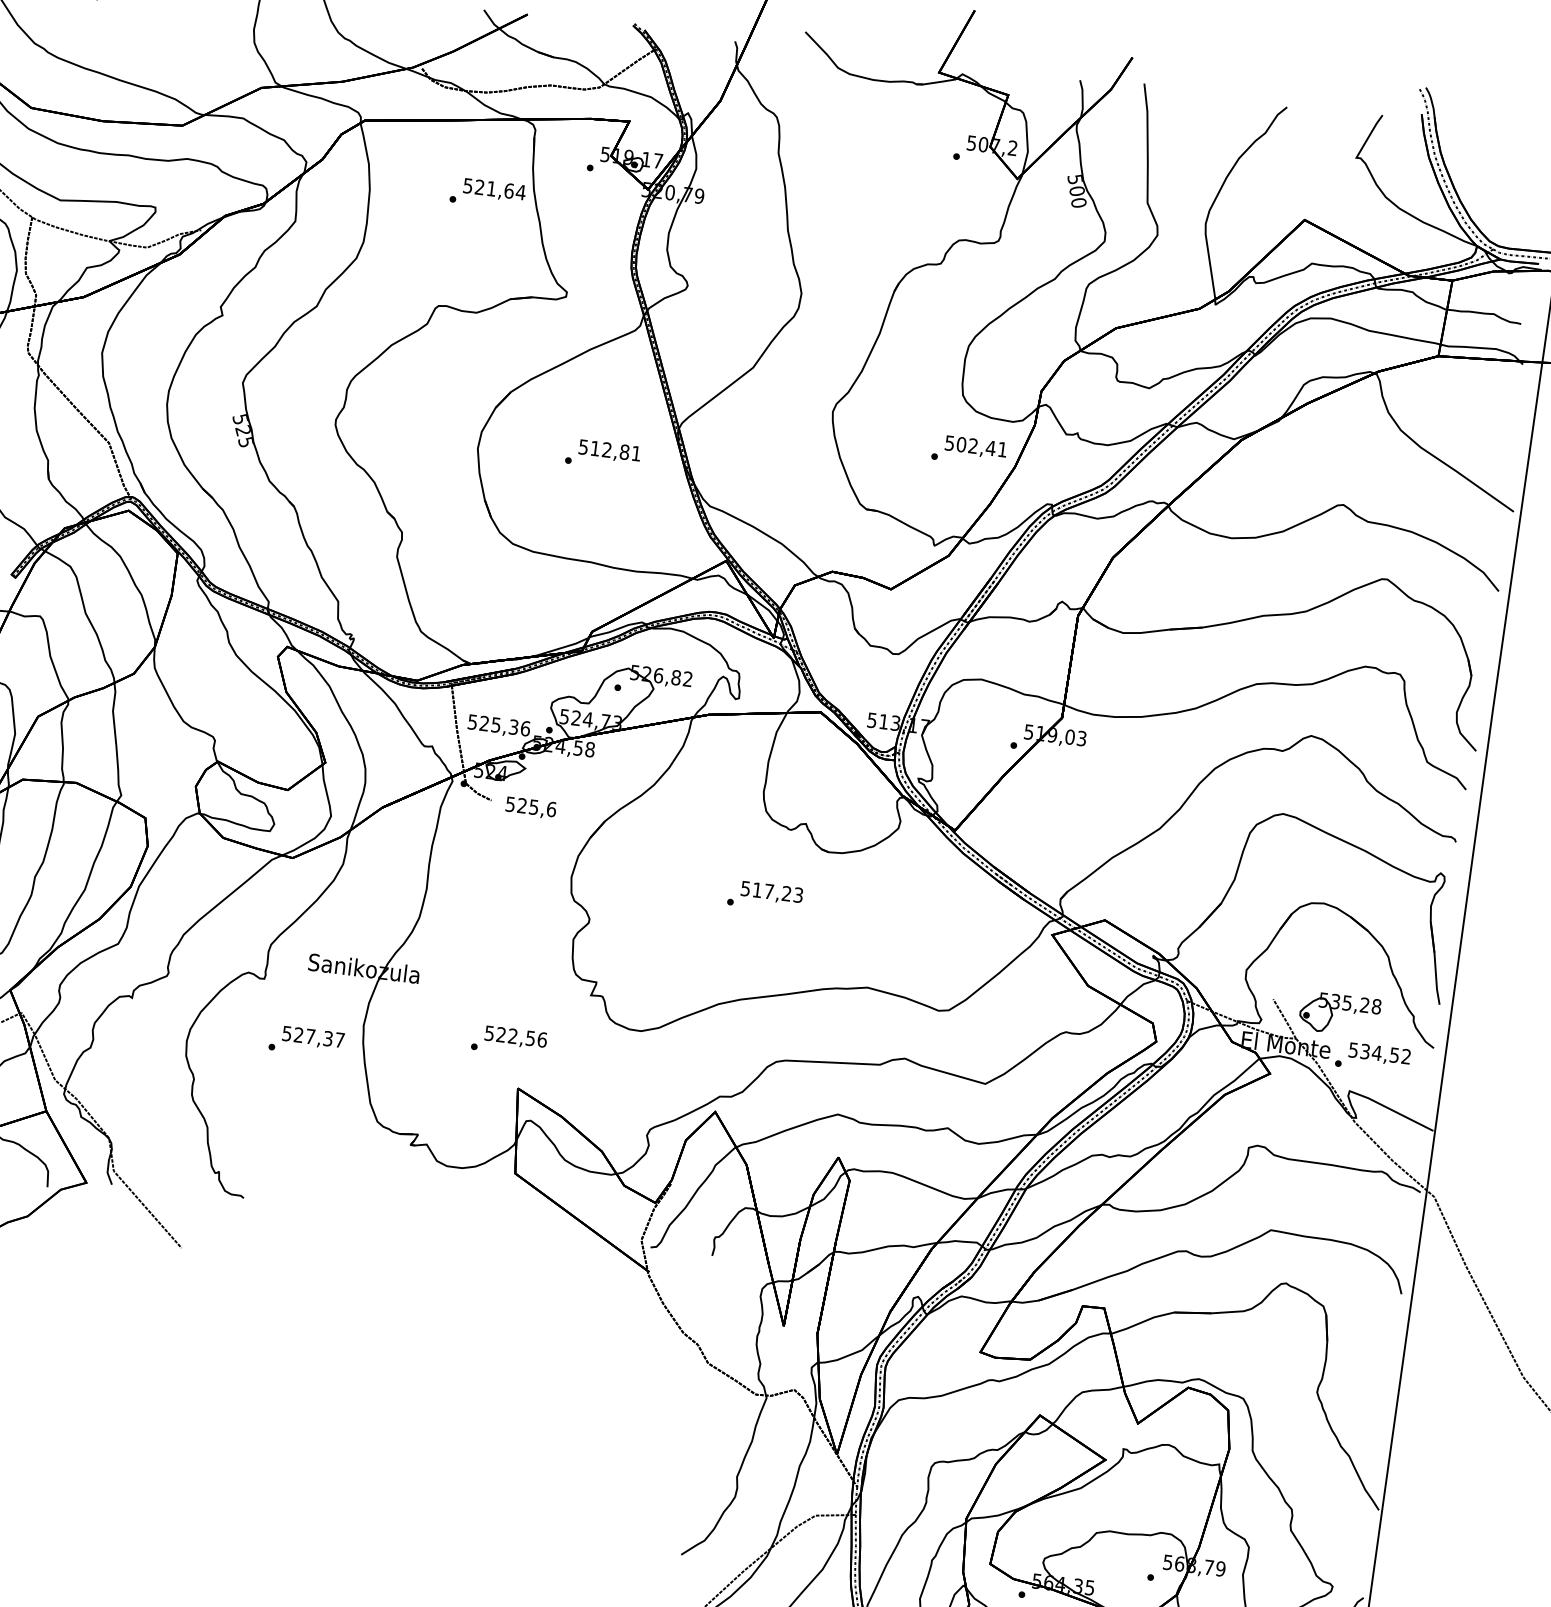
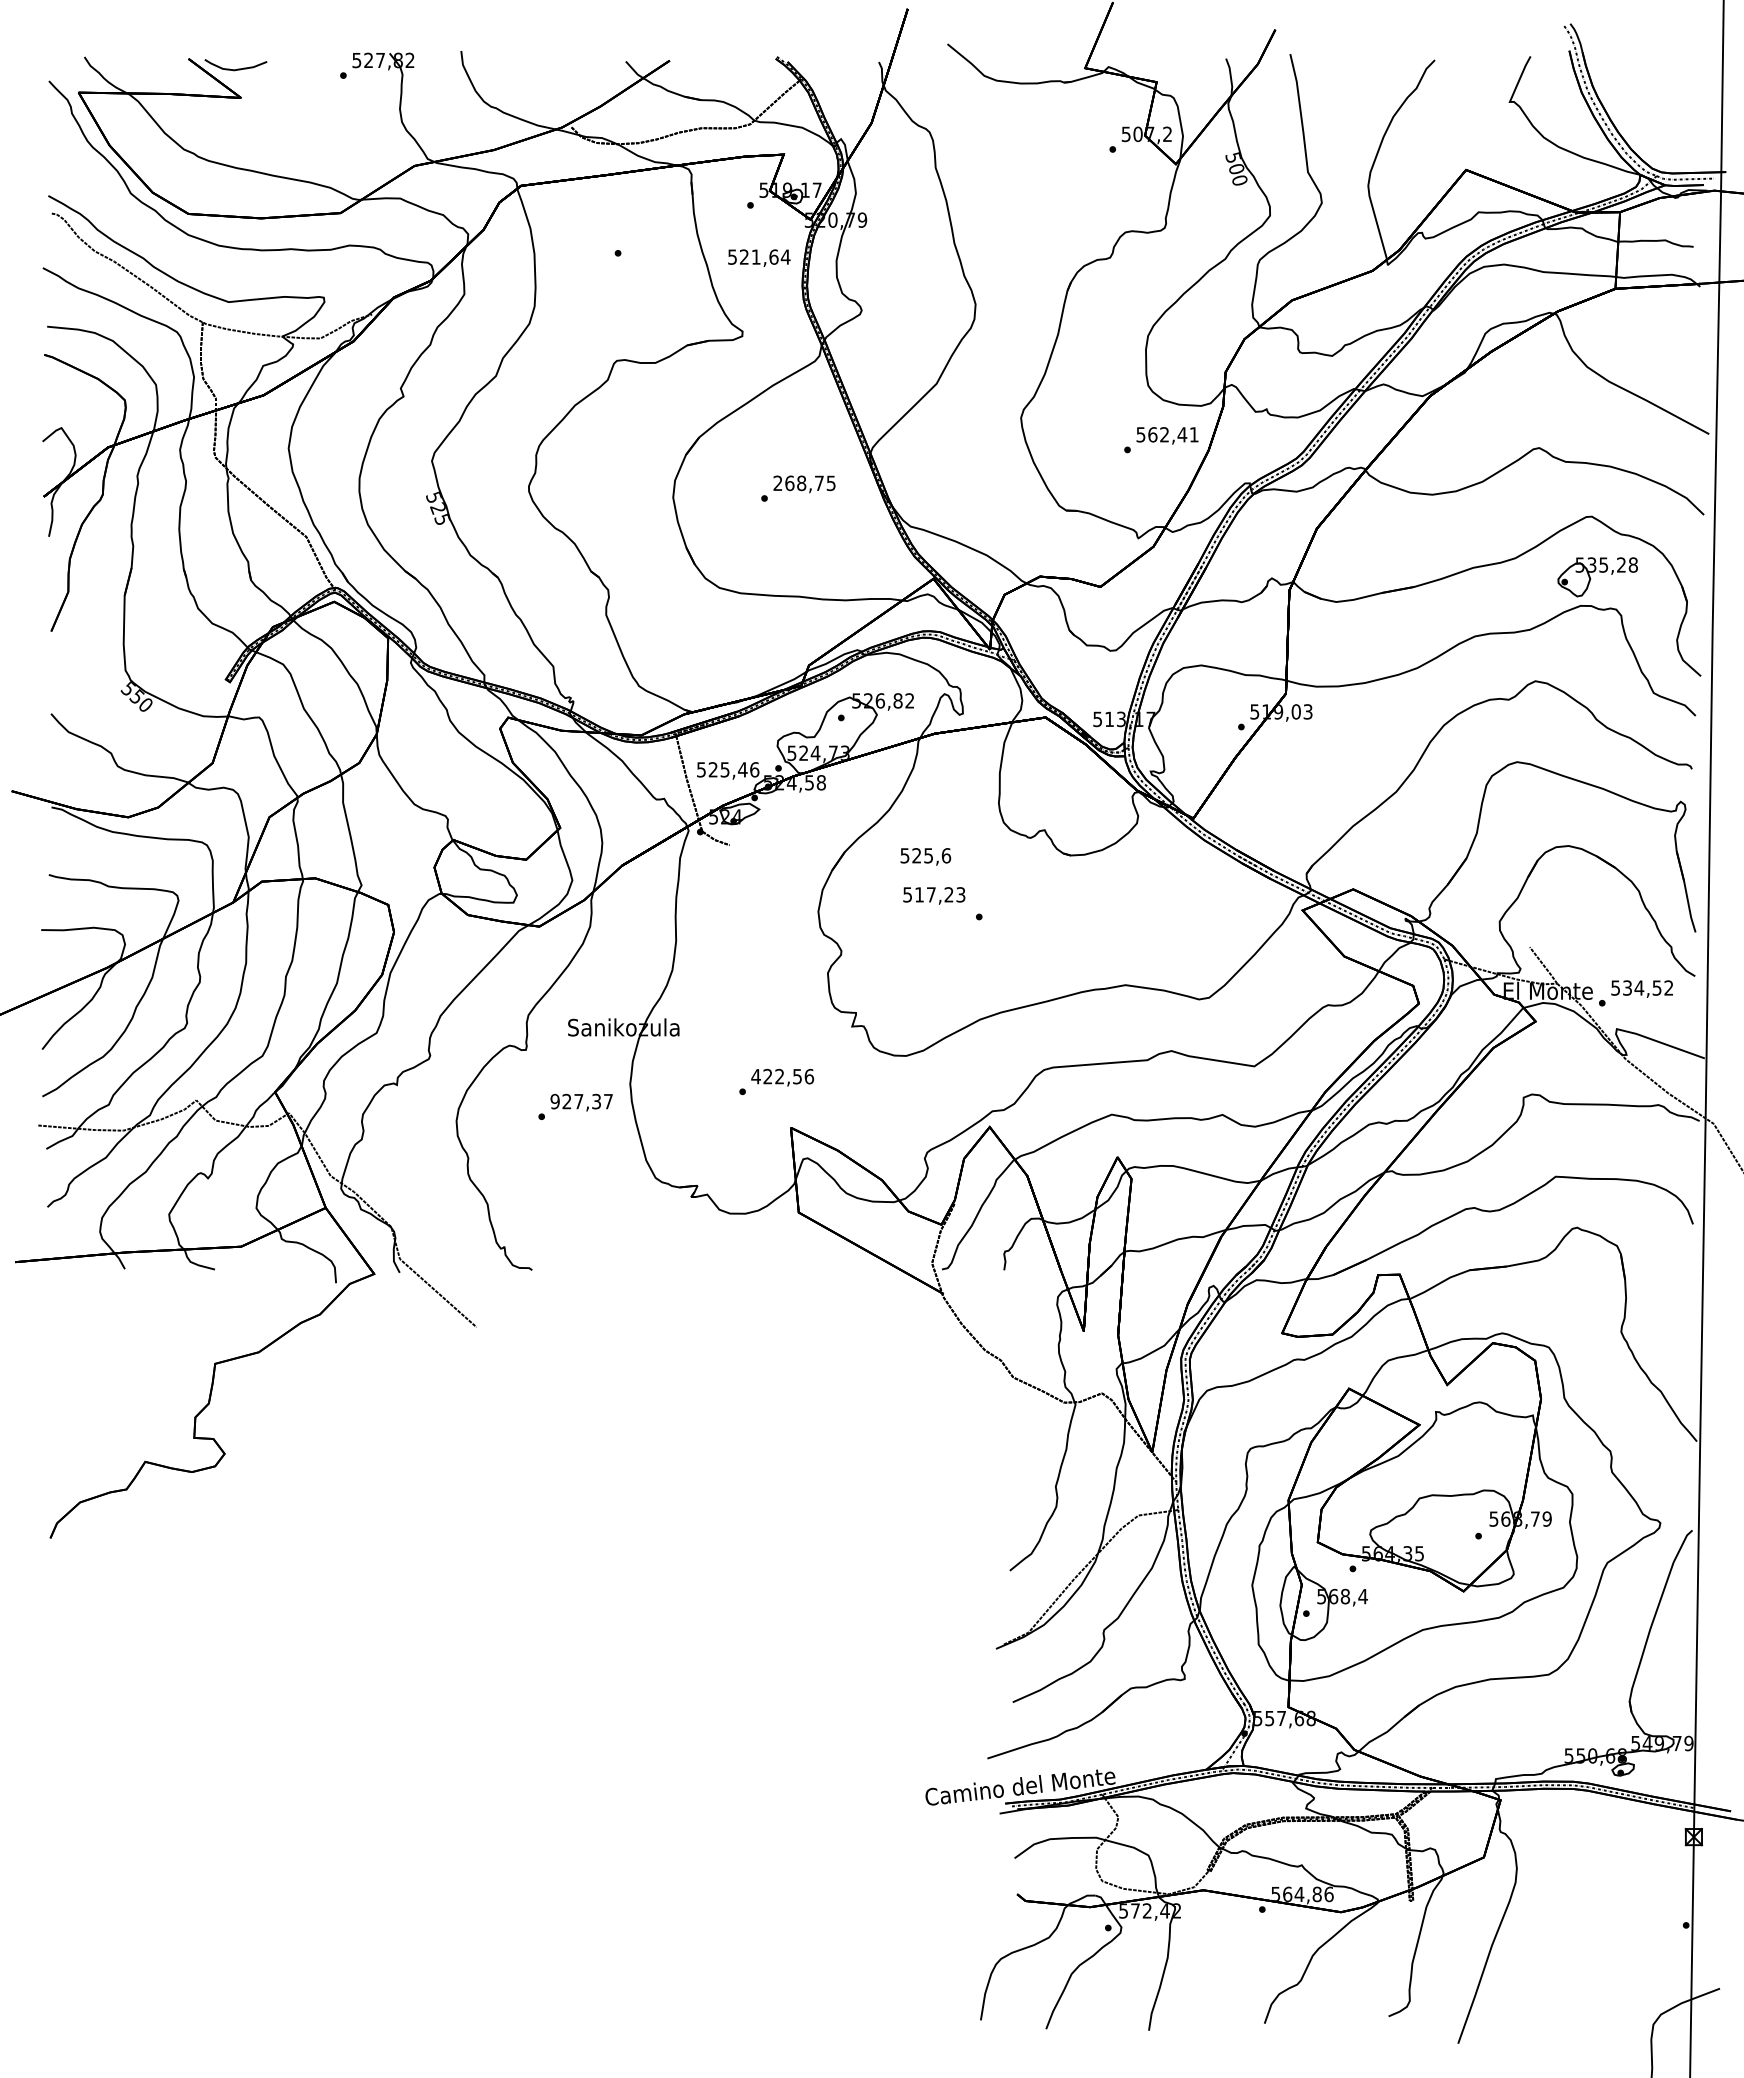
text: (494, 189) -> (759, 257), moved
text: (961, 444) -> (1152, 434), 502,41 -> 562,41
text: (609, 450) -> (804, 483), 512,81 -> 268,75
text: (513, 726) -> (742, 769), 525,36 -> 525,46
text: (530, 807) -> (925, 856), moved
text: (772, 892) -> (934, 895), moved
part: (1339, 1014) -> (1597, 577), moved
text: (286, 1032) -> (554, 1100), 527,37 -> 927,37
text: (488, 1033) -> (755, 1076), 522,56 -> 422,56

